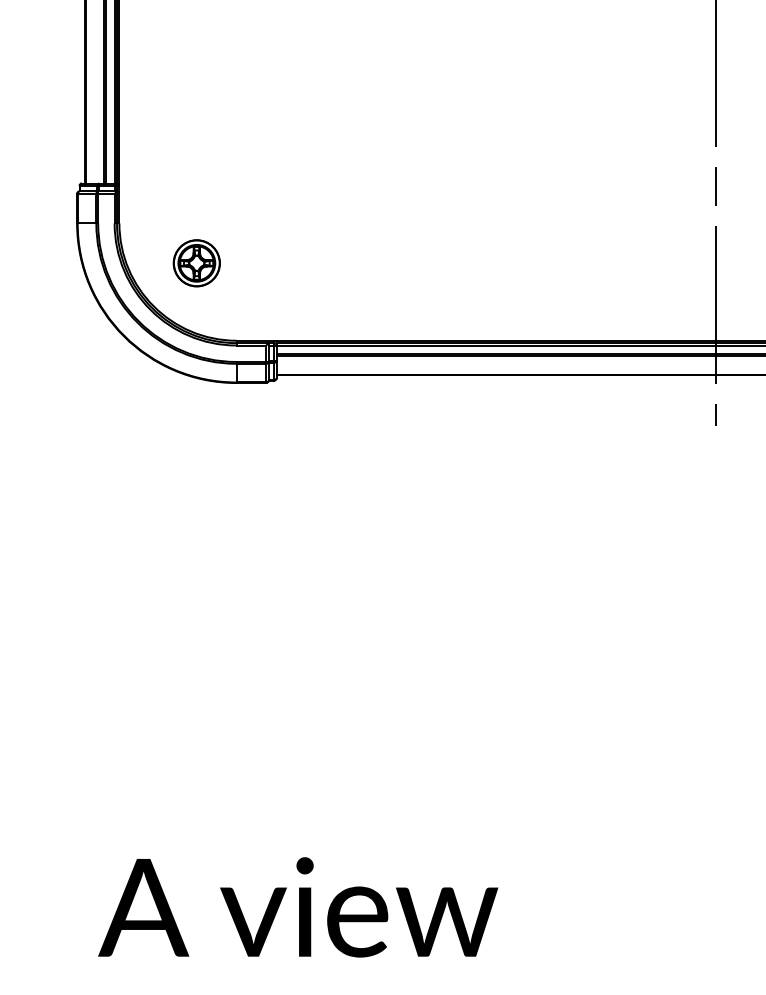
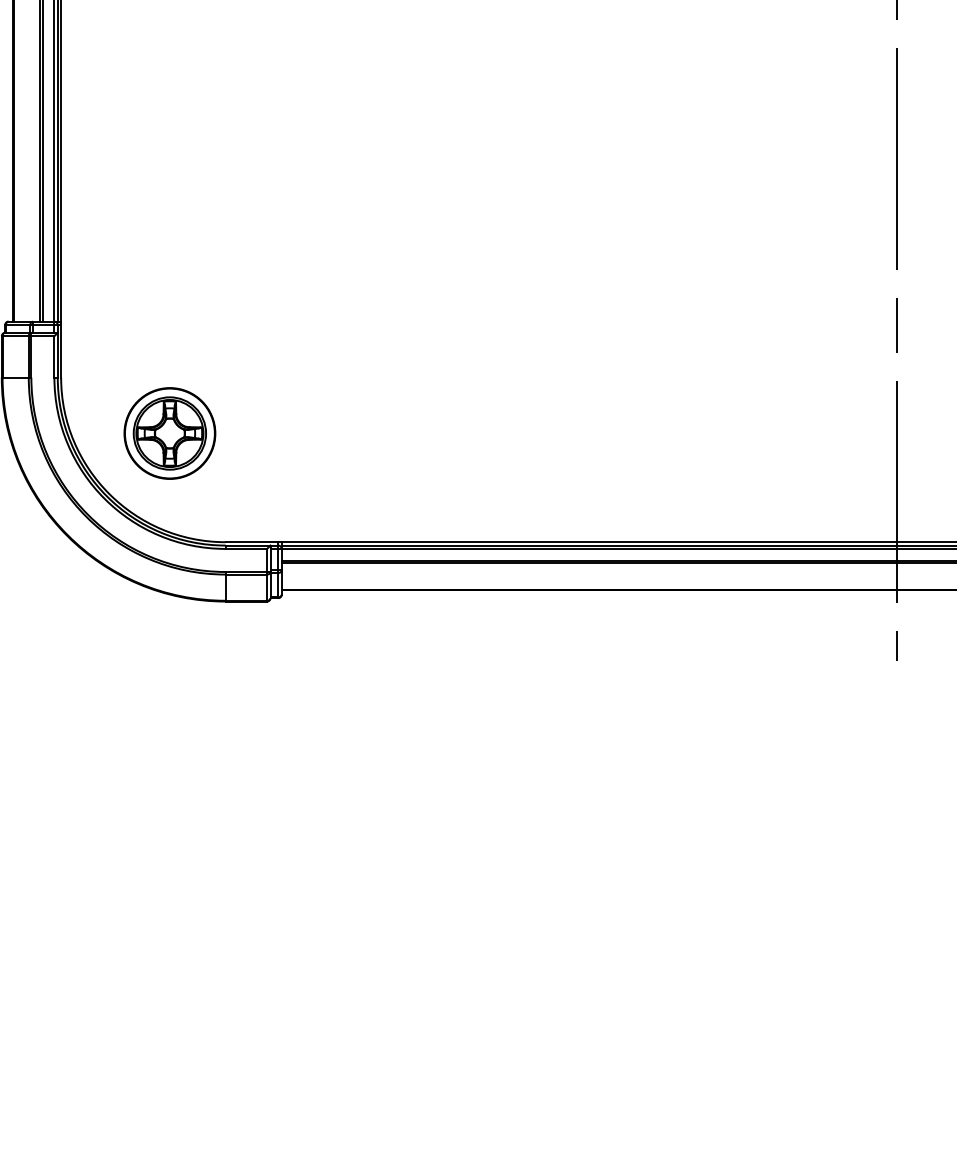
part: (196, 263) -> (169, 433), size x1.4

